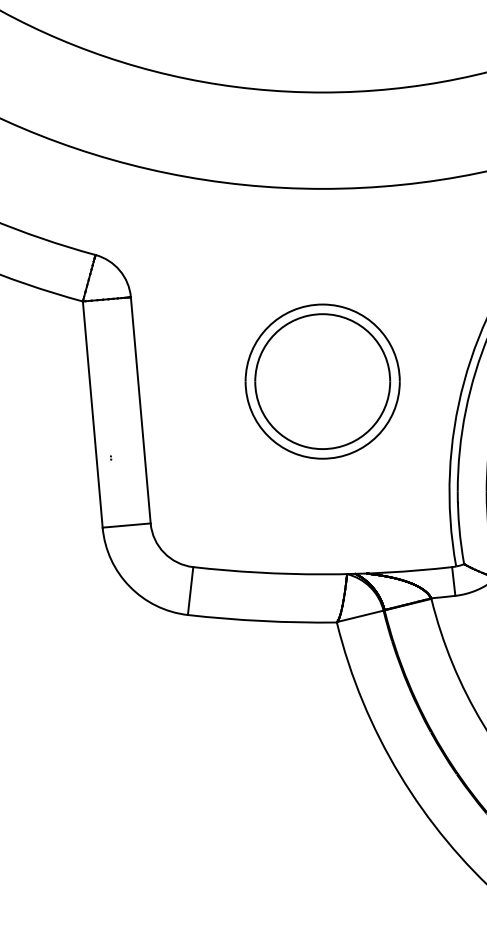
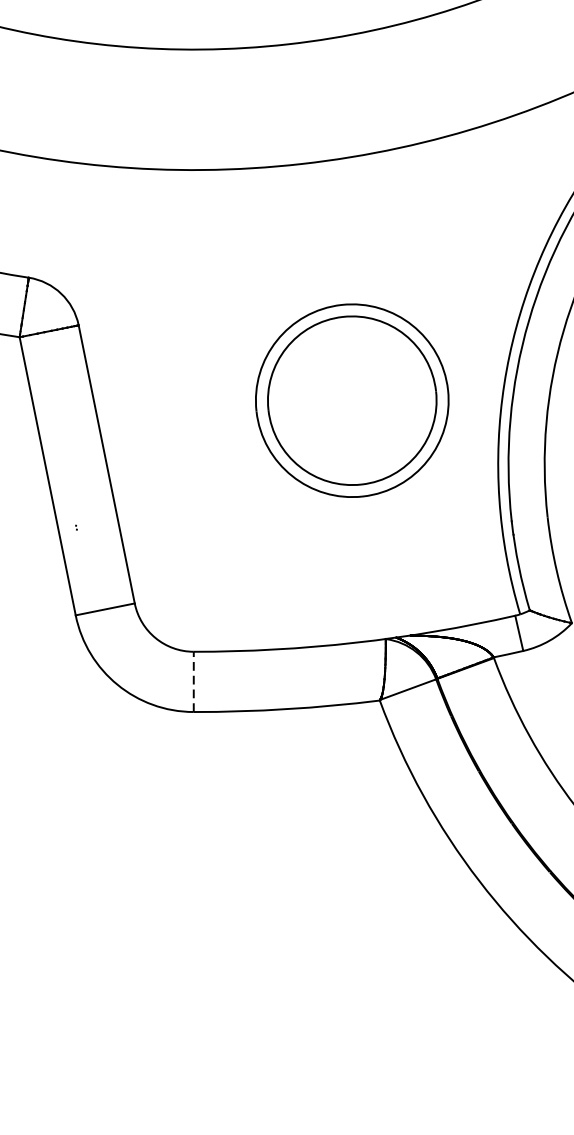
part: (322, 381) -> (351, 400), moved
line: (190, 590) -> (193, 681), solid -> dashed

